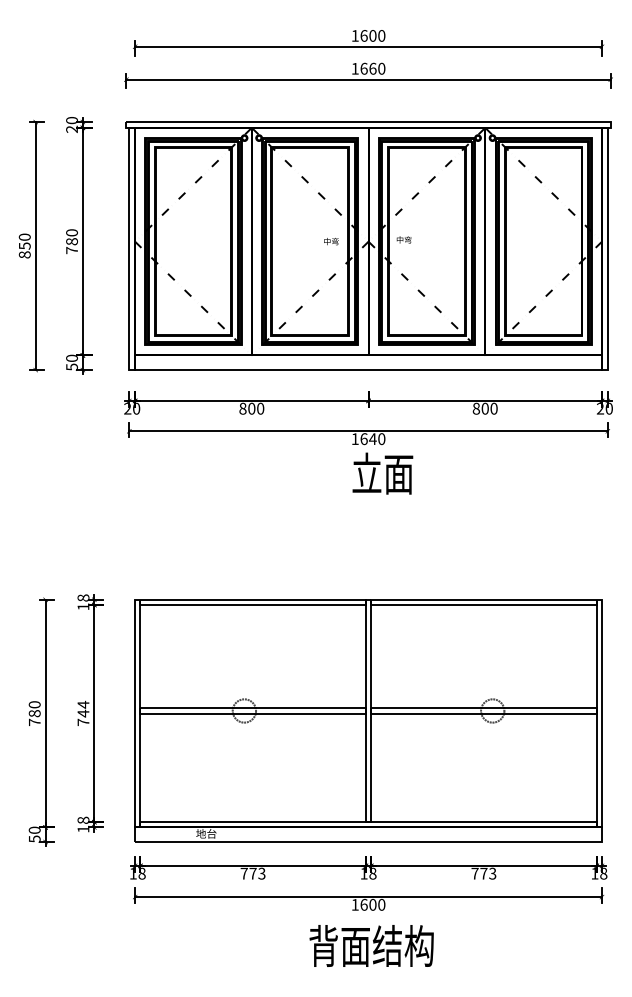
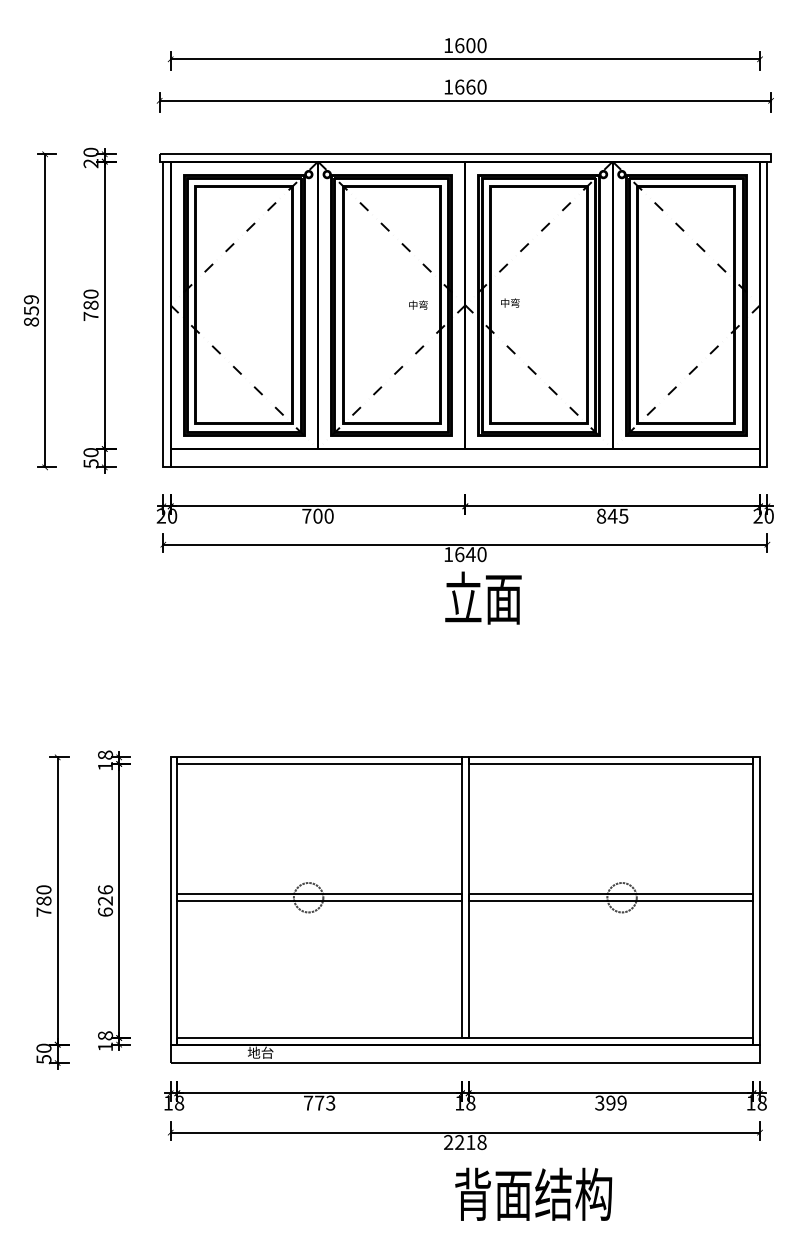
text: (24, 236) -> (31, 298), 850 -> 859
text: (242, 408) -> (306, 515), 800 -> 700
text: (489, 408) -> (618, 515), 800 -> 845
text: (83, 712) -> (105, 899), 744 -> 626
text: (483, 873) -> (610, 1102), 773 -> 399
text: (368, 904) -> (465, 1141), 1600 -> 2218
text: (371, 945) -> (533, 1193), moved

